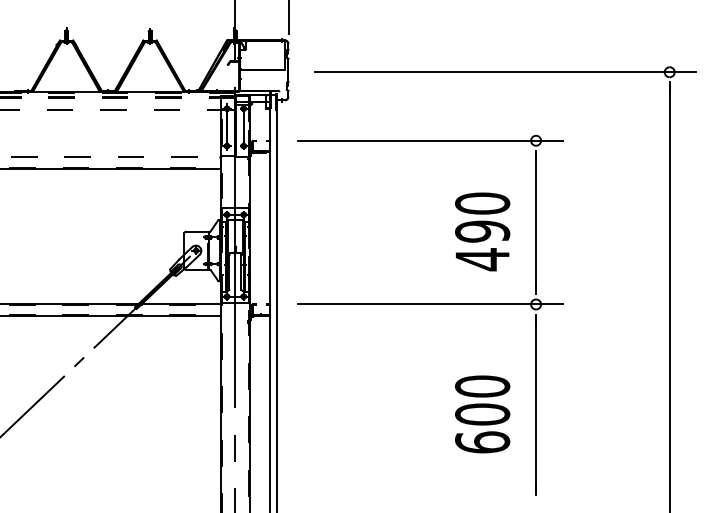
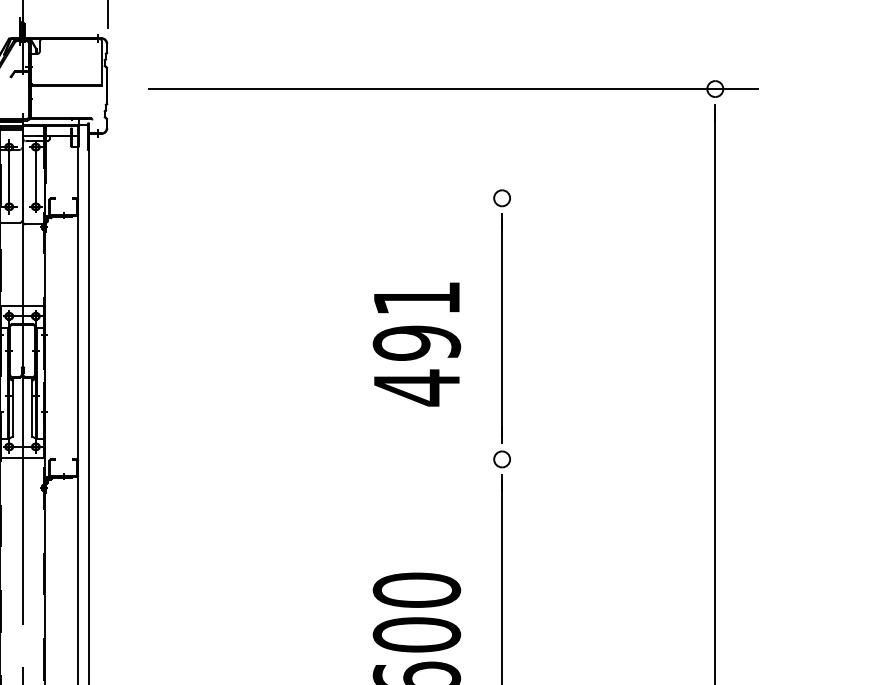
line: (429, 140) -> (332, 197), removed
text: (482, 203) -> (416, 298), 490 -> 491
line: (429, 304) -> (332, 459), removed

